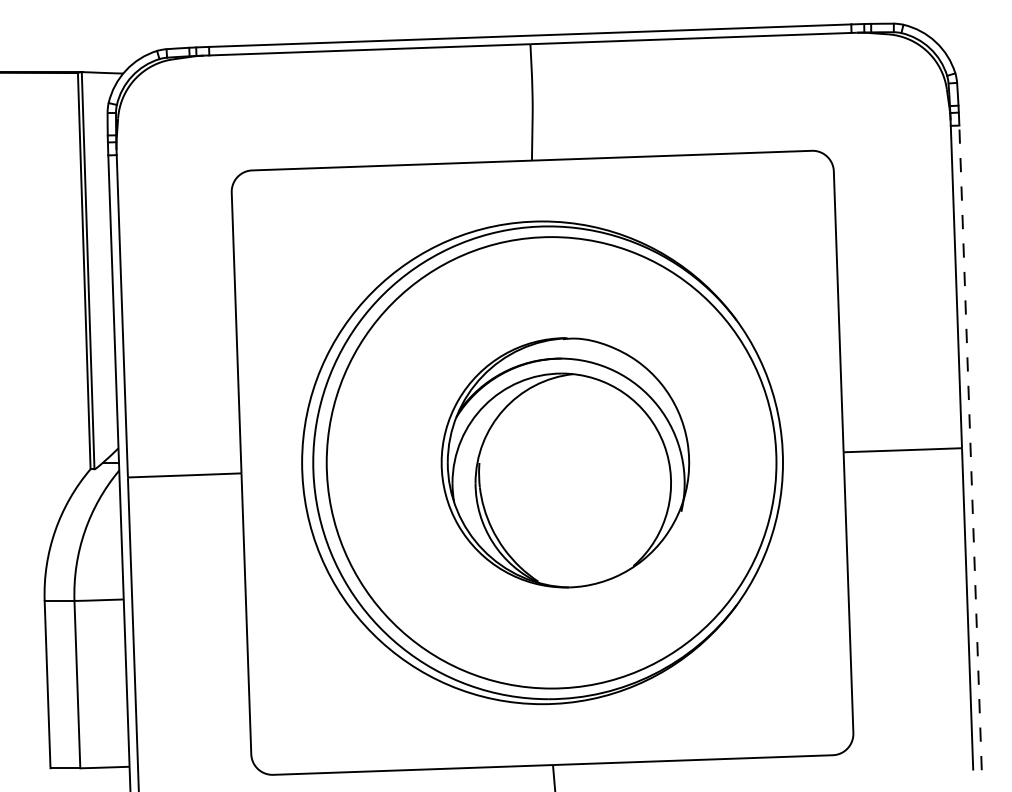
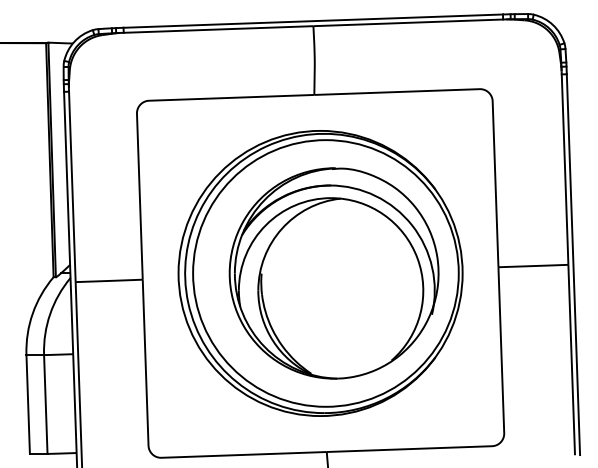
line: (970, 447) -> (573, 264), dashed -> solid
part: (564, 462) -> (333, 273), size x1.43

